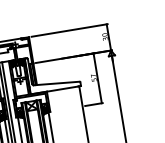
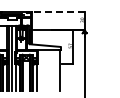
line: (69, 31) -> (59, 12), solid -> dashed

